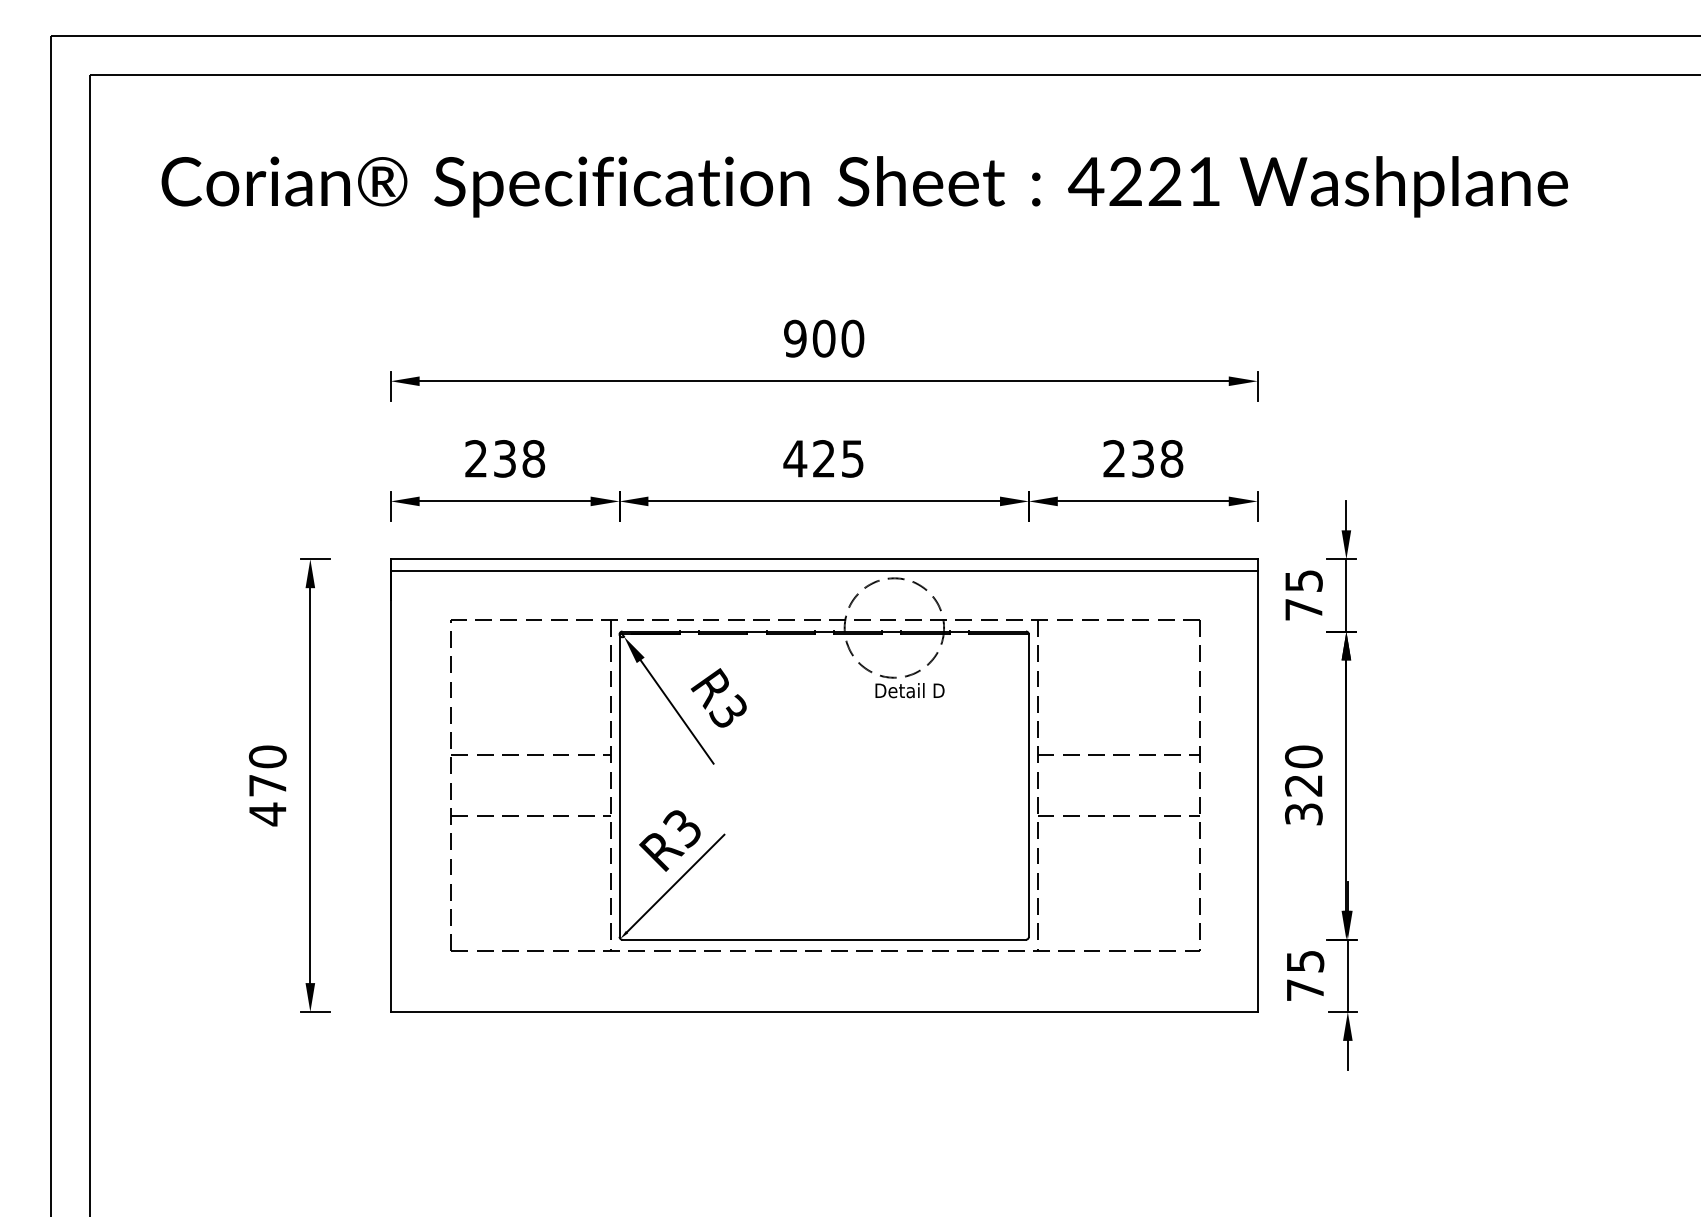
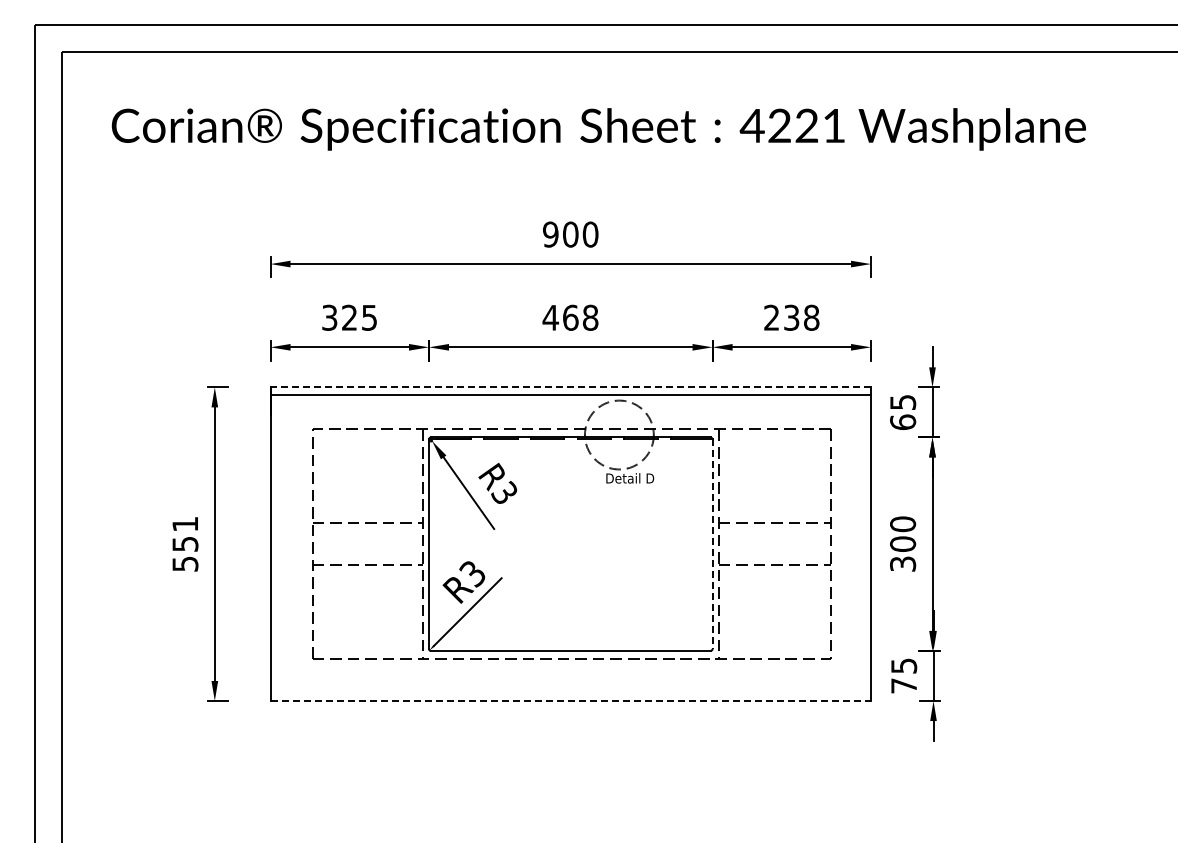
text: (504, 458) -> (349, 317), 238 -> 325
text: (838, 458) -> (580, 317), 425 -> 468
line: (823, 559) -> (570, 387), solid -> dashed
text: (1304, 609) -> (903, 422), 75 -> 65
text: (1304, 784) -> (903, 543), 320 -> 300
text: (268, 786) -> (185, 544), 470 -> 551
line: (1028, 786) -> (712, 544), solid -> dashed
line: (825, 1012) -> (571, 701), solid -> dashed

